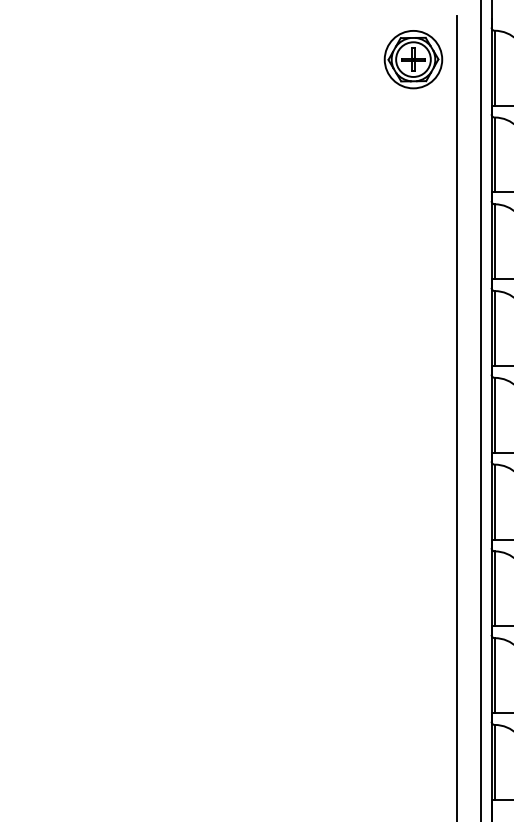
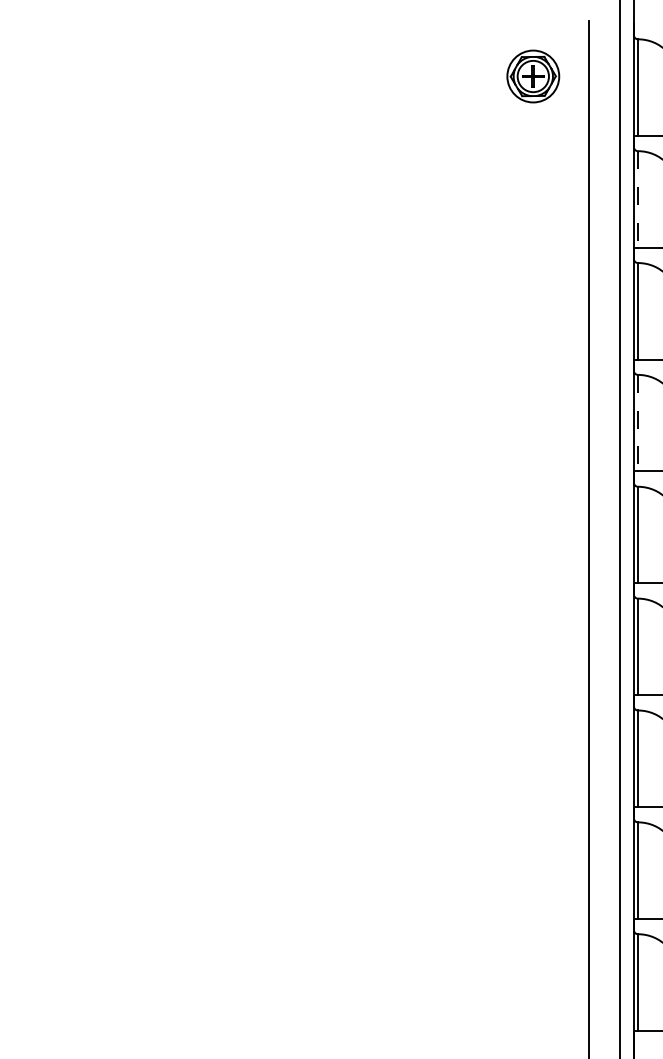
part: (413, 59) -> (533, 76), size x0.7
line: (495, 155) -> (638, 199), solid -> dashed
line: (495, 328) -> (638, 423), solid -> dashed

